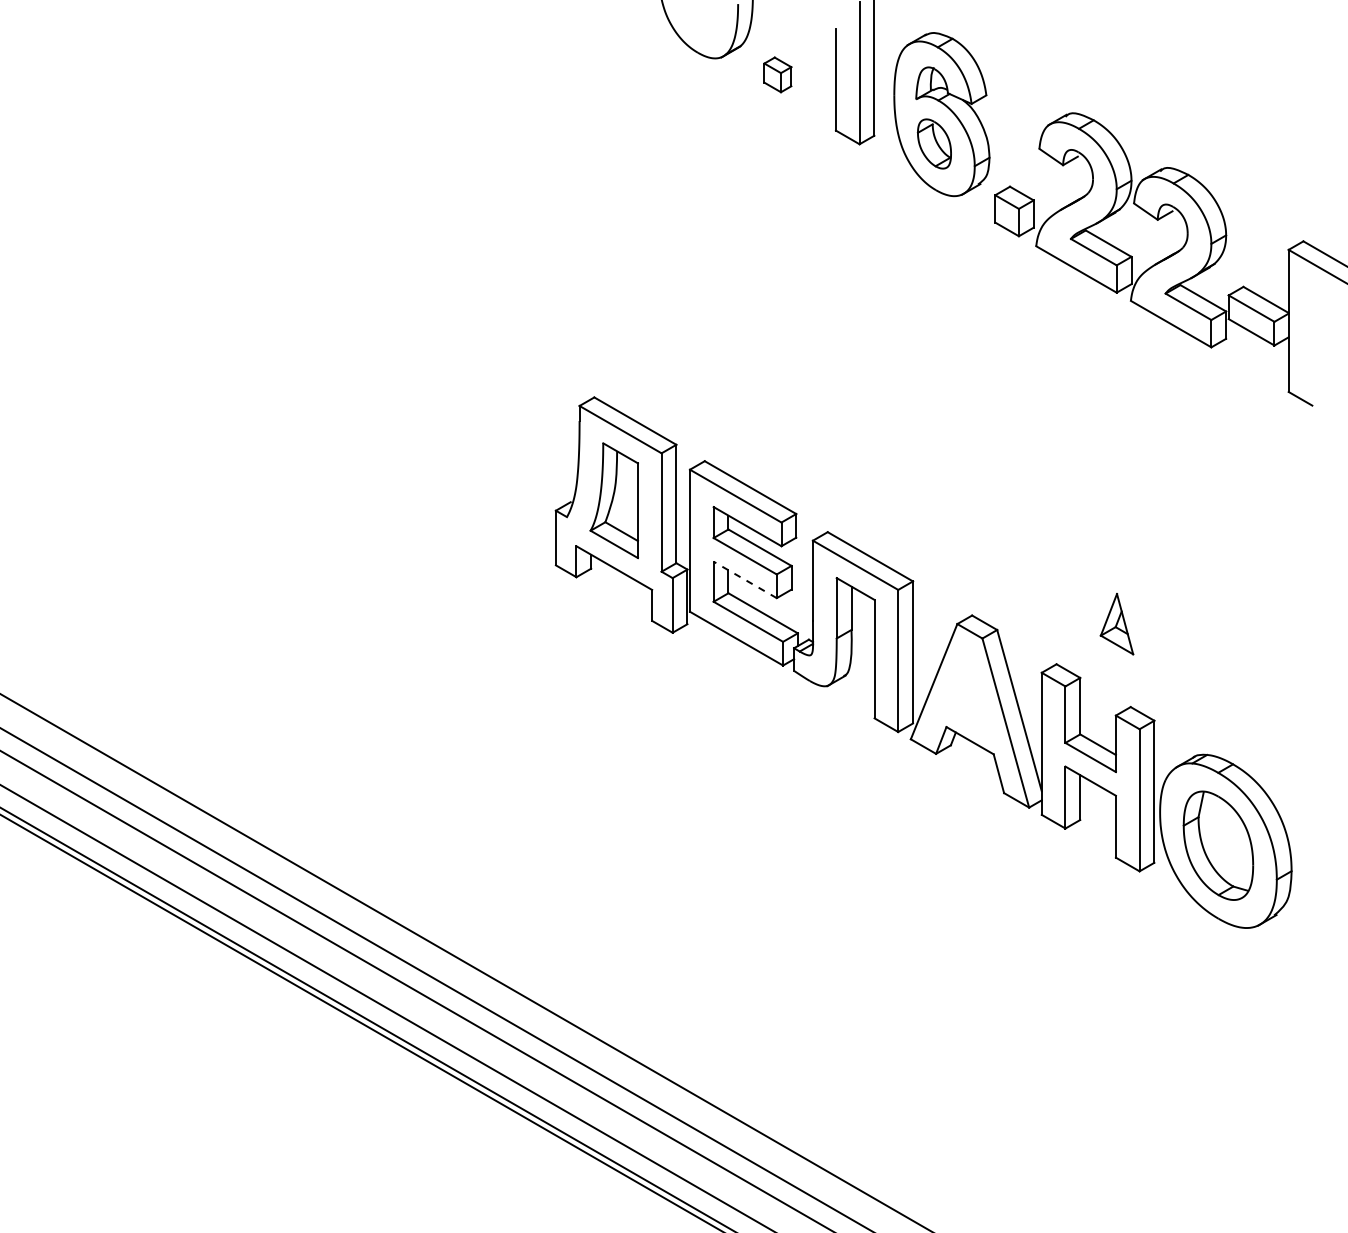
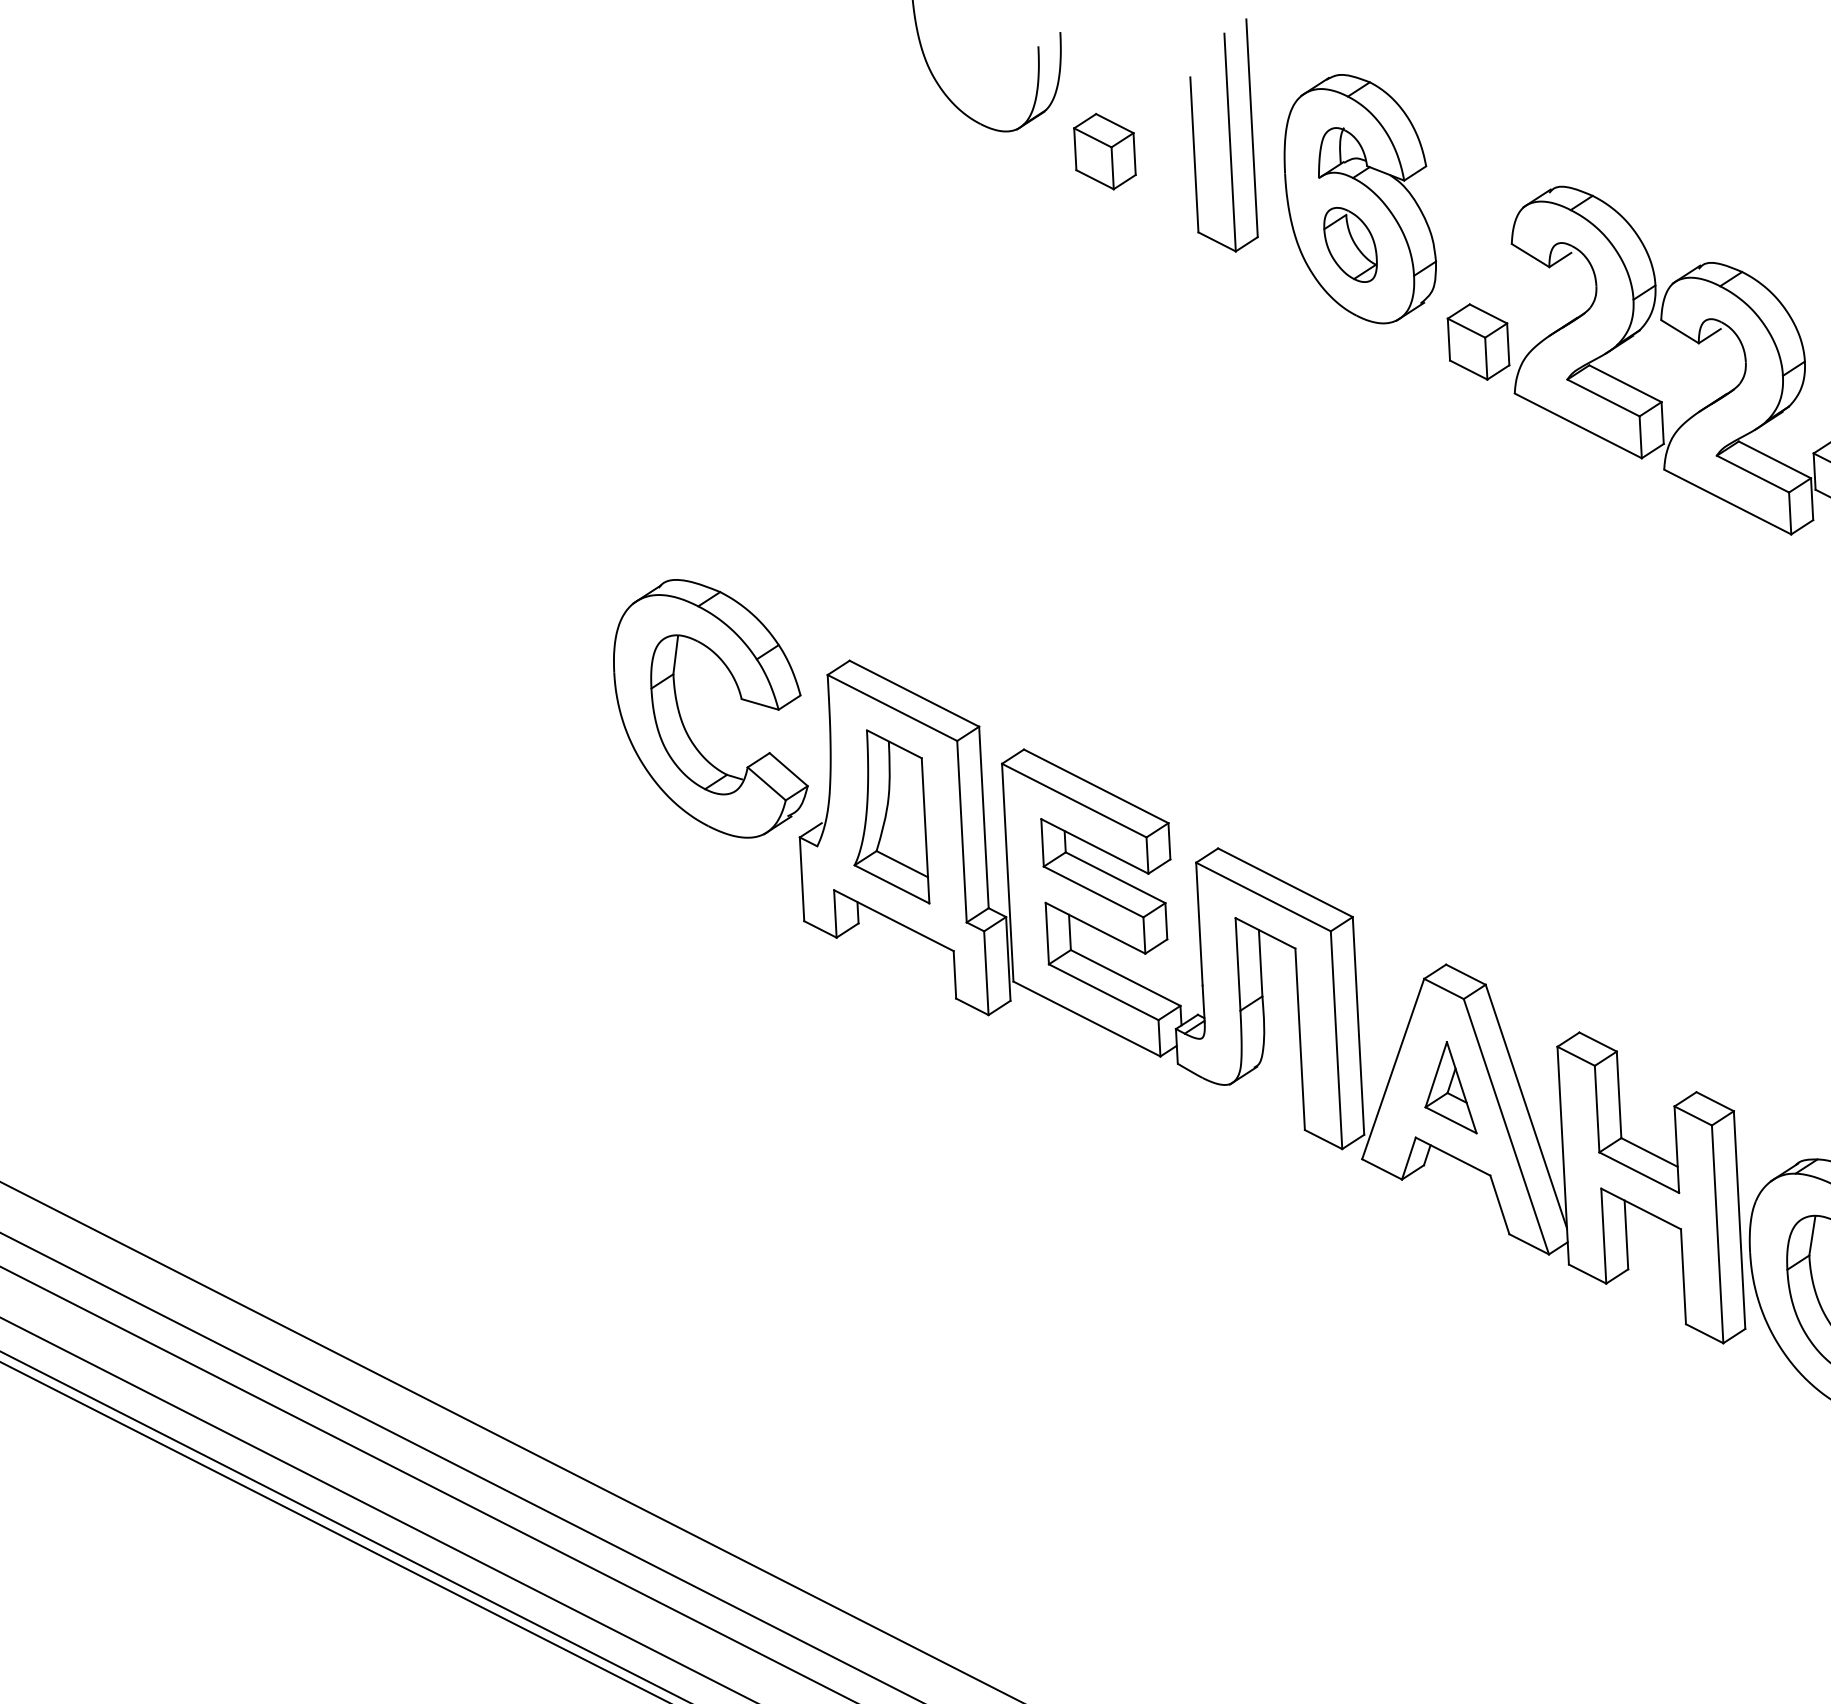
part: (777, 74) -> (1104, 151), size x1.43
part: (483, 427) -> (682, 715), added
line: (744, 579) -> (1094, 927), dashed -> solid
part: (1116, 624) -> (1448, 1088), moved

